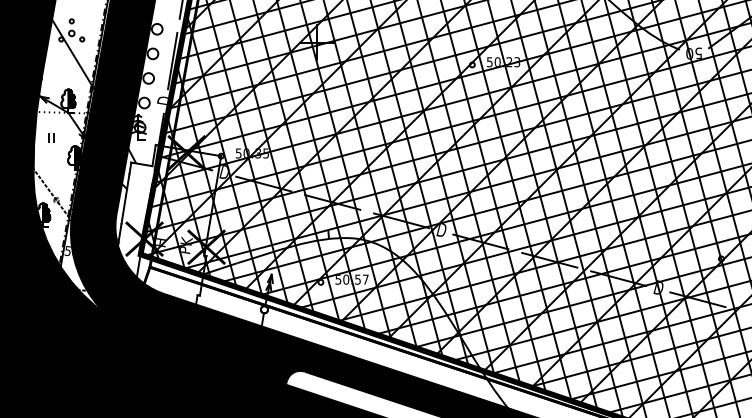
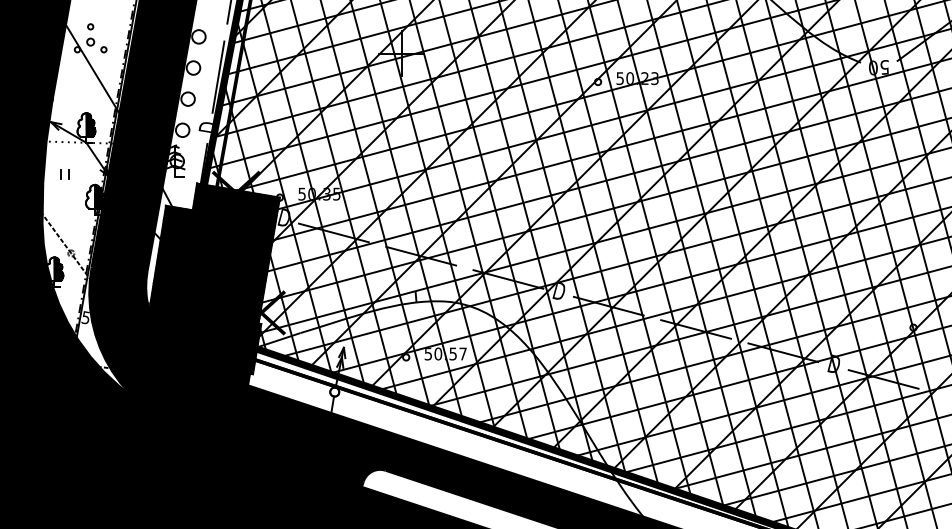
fill: (163, 240) -> (206, 304), added

